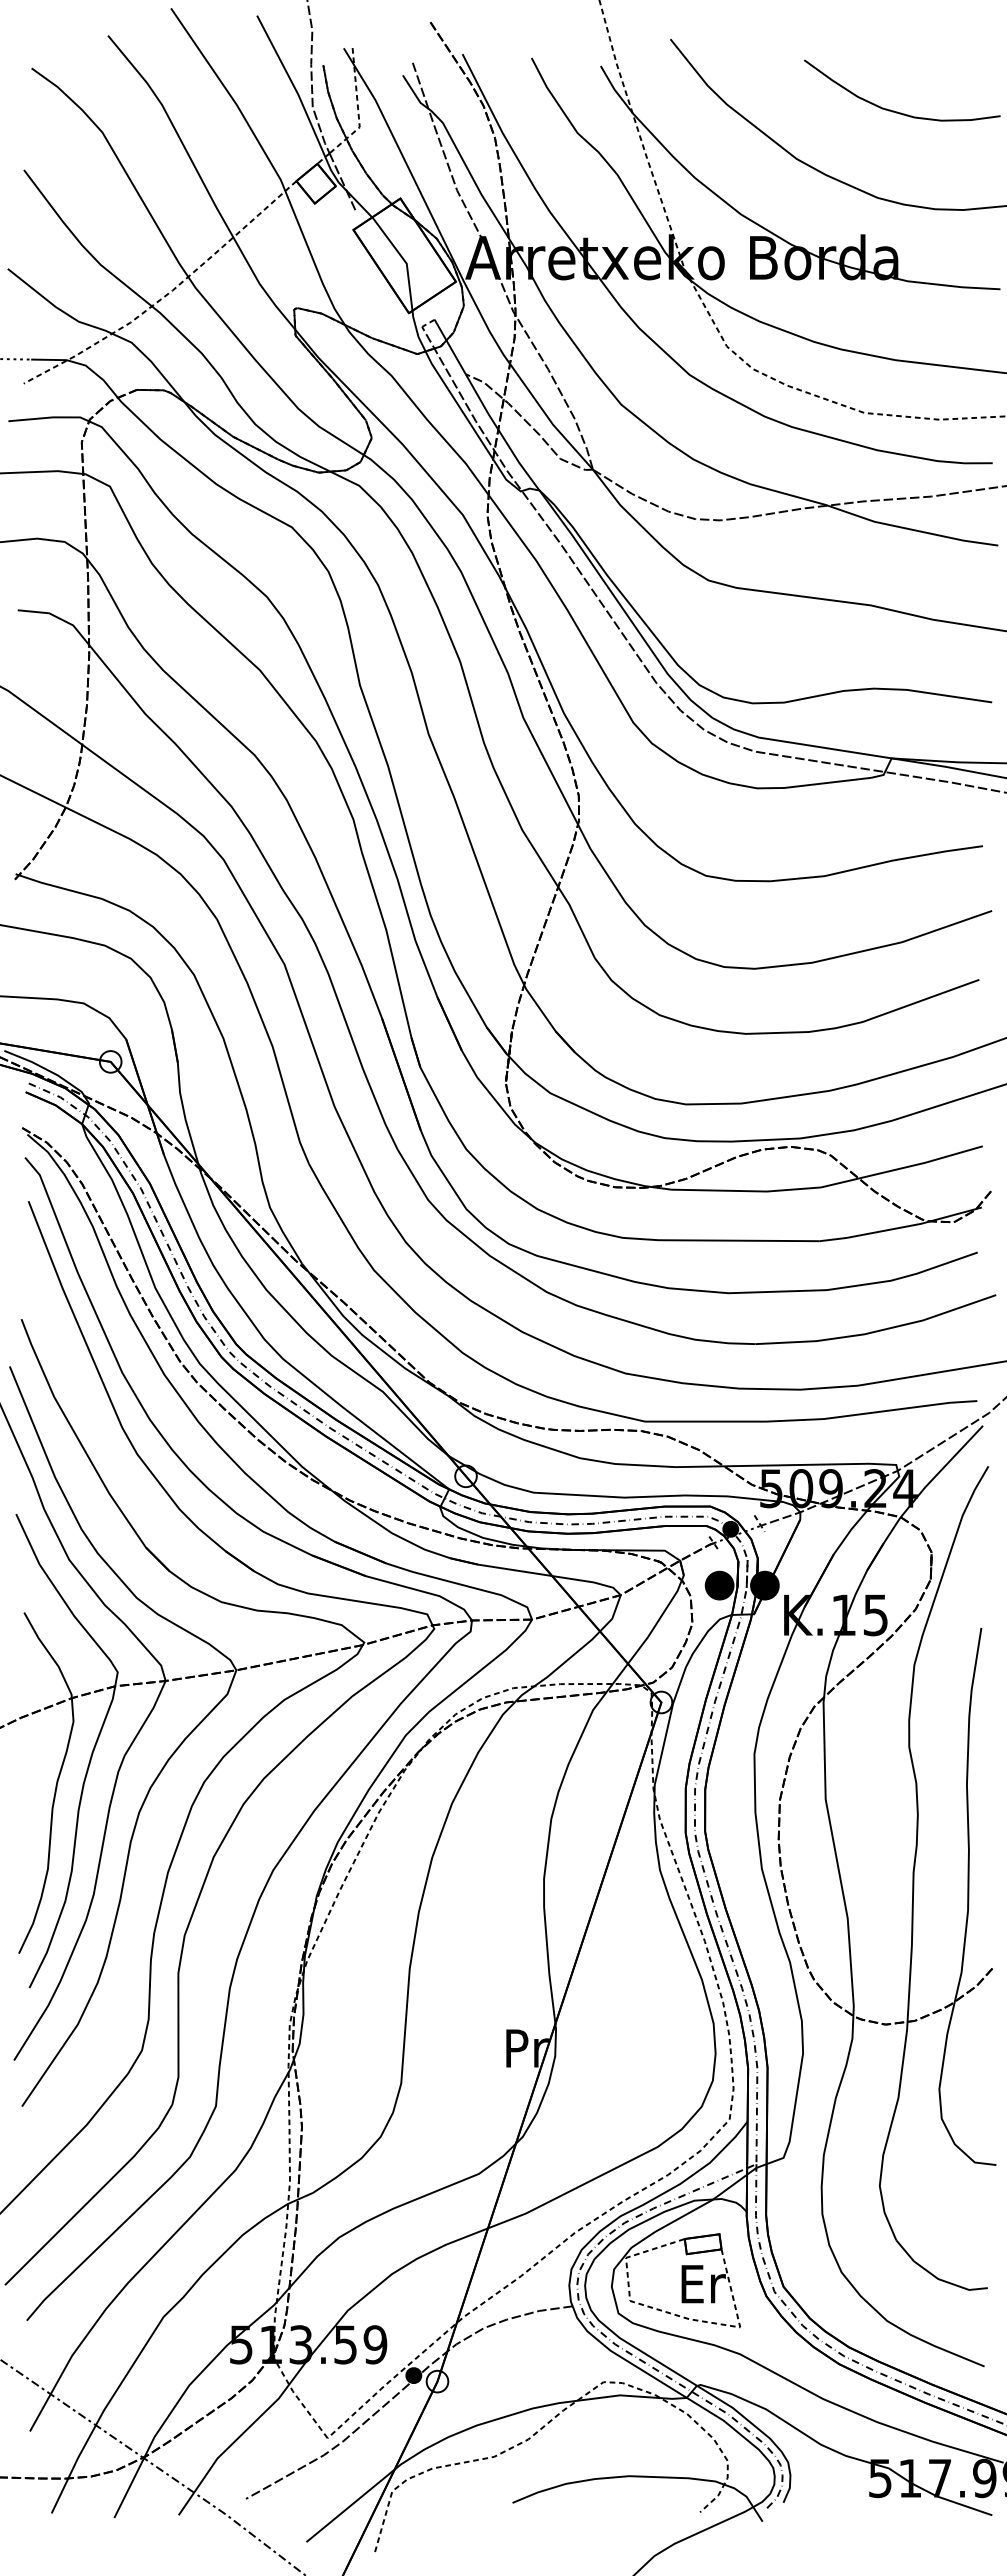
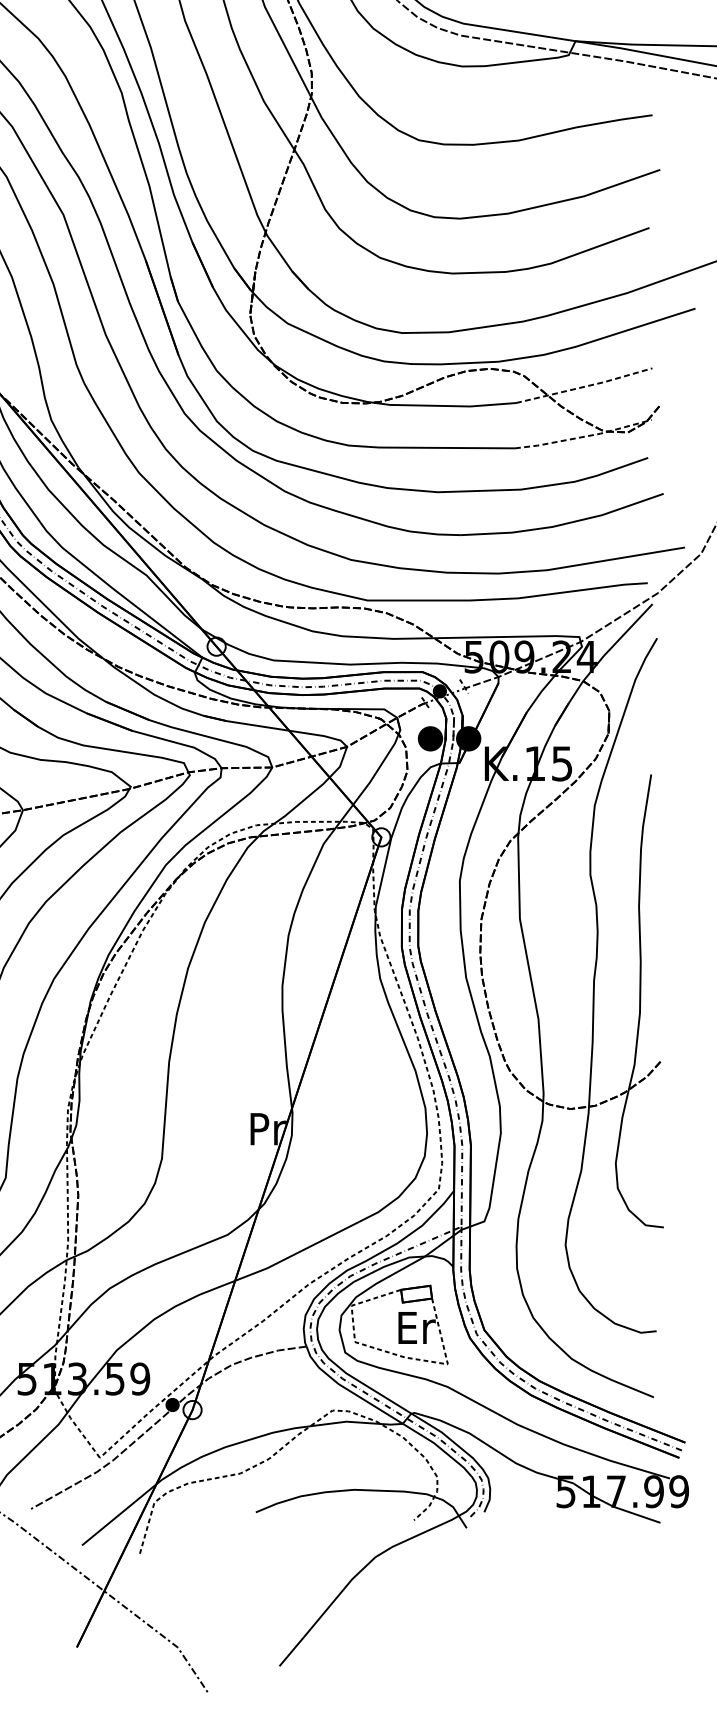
line: (903, 1168) -> (585, 387), solid -> dashed
line: (901, 1227) -> (583, 436), solid -> dashed

